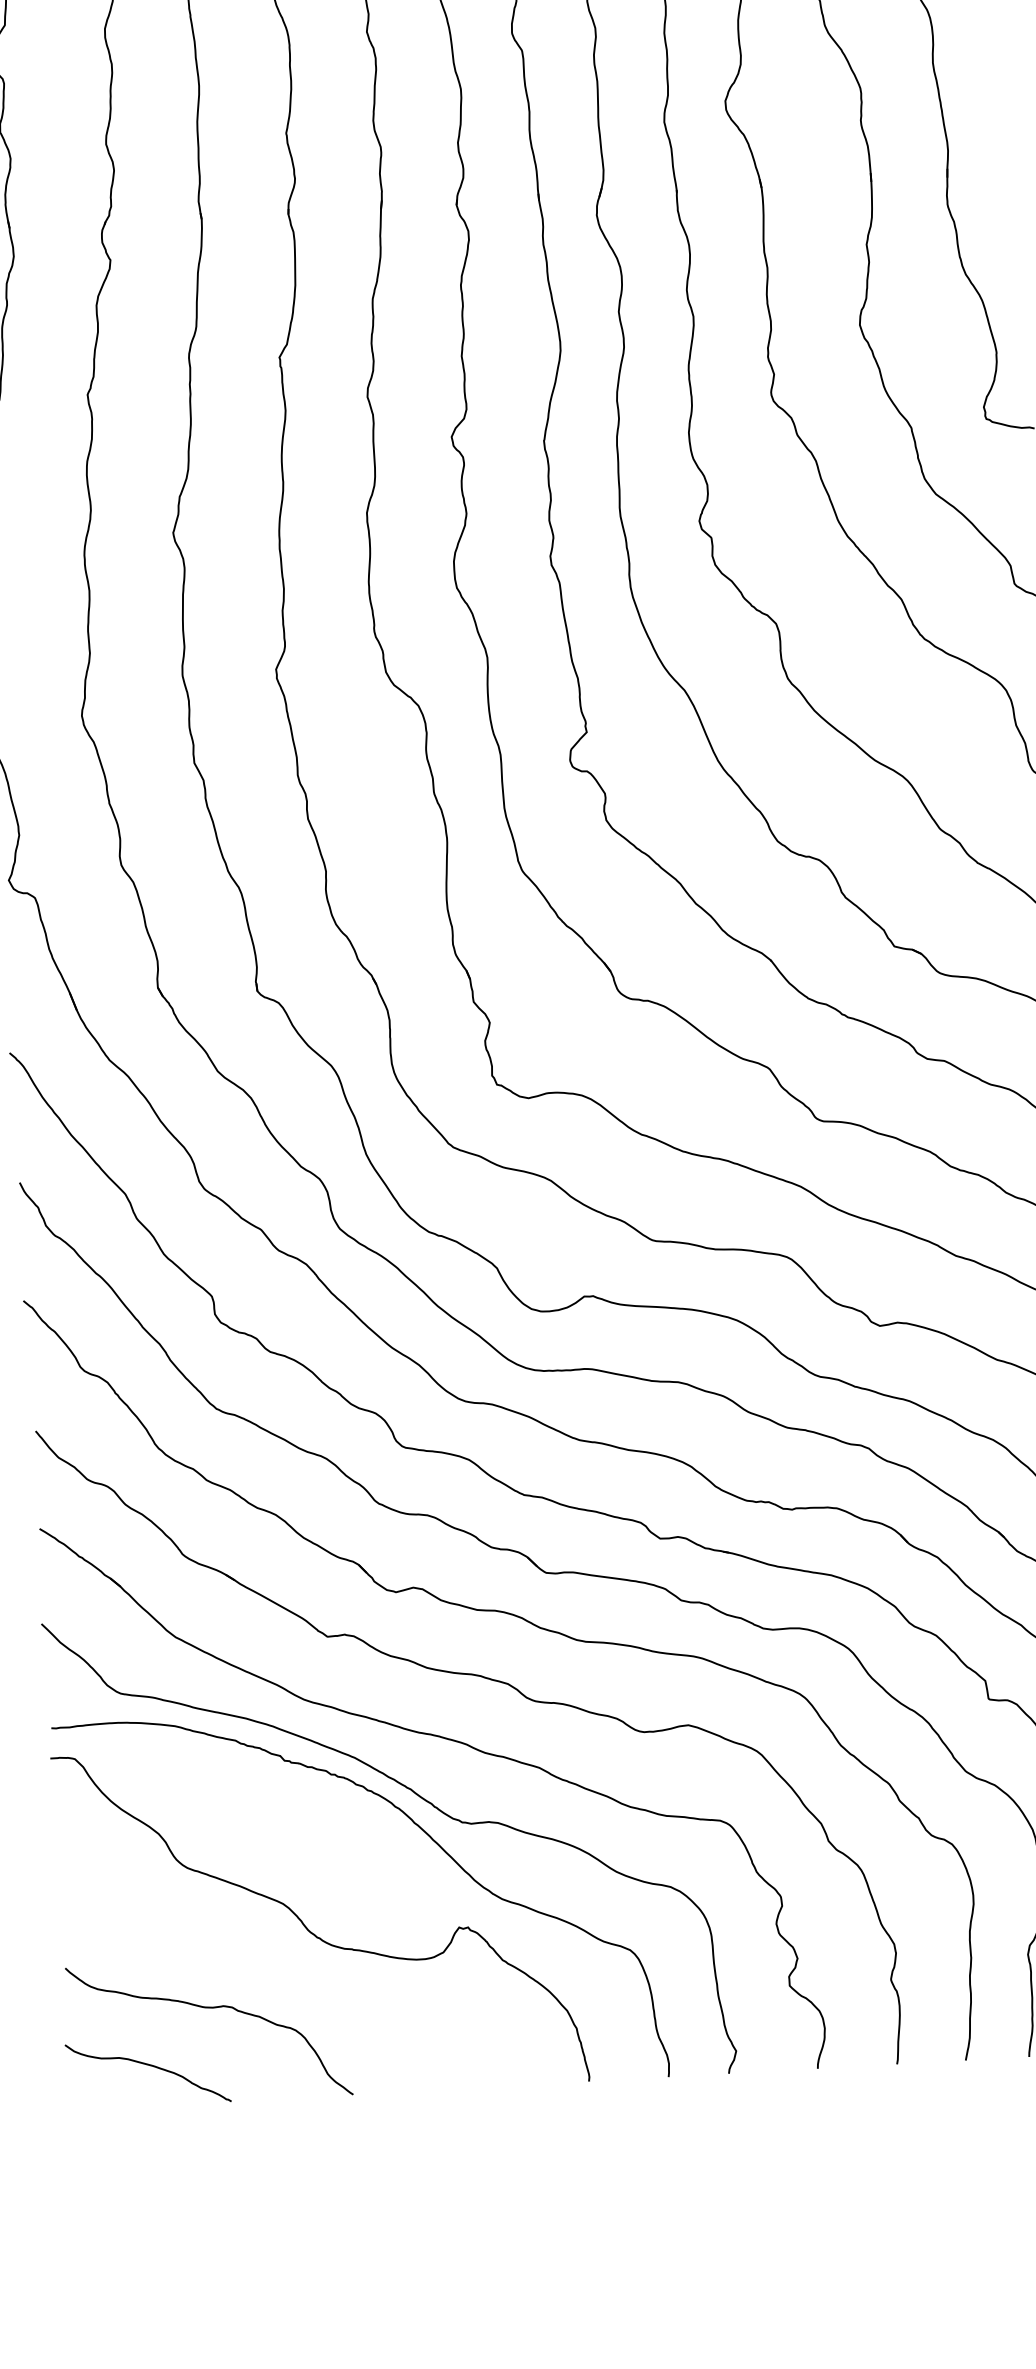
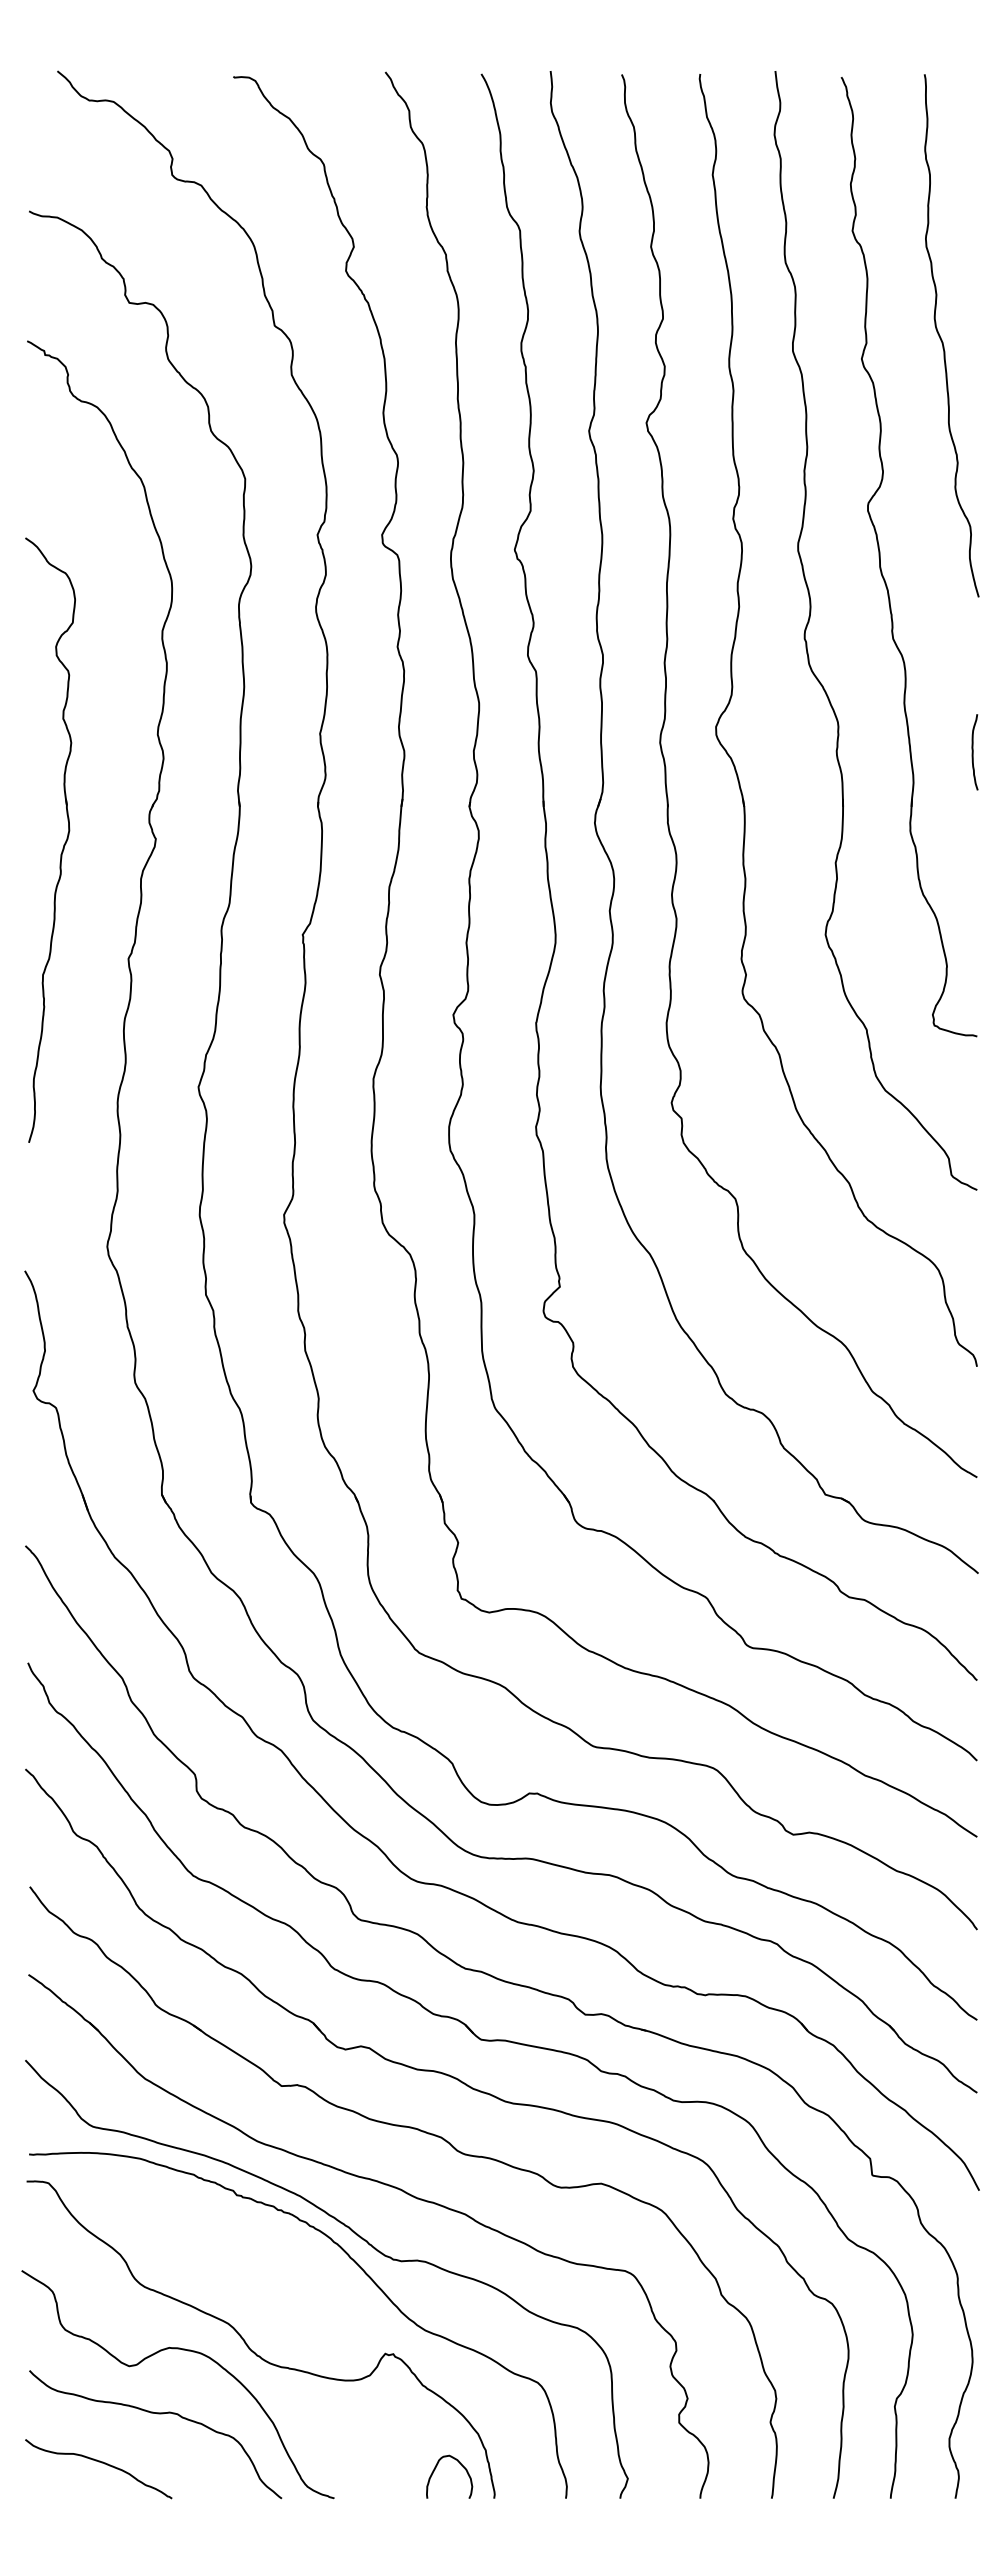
curve: (1012, 113) -> (973, 752), added
curve: (233, 1936) -> (182, 2350), added
curve: (522, 2052) -> (435, 2469), added

